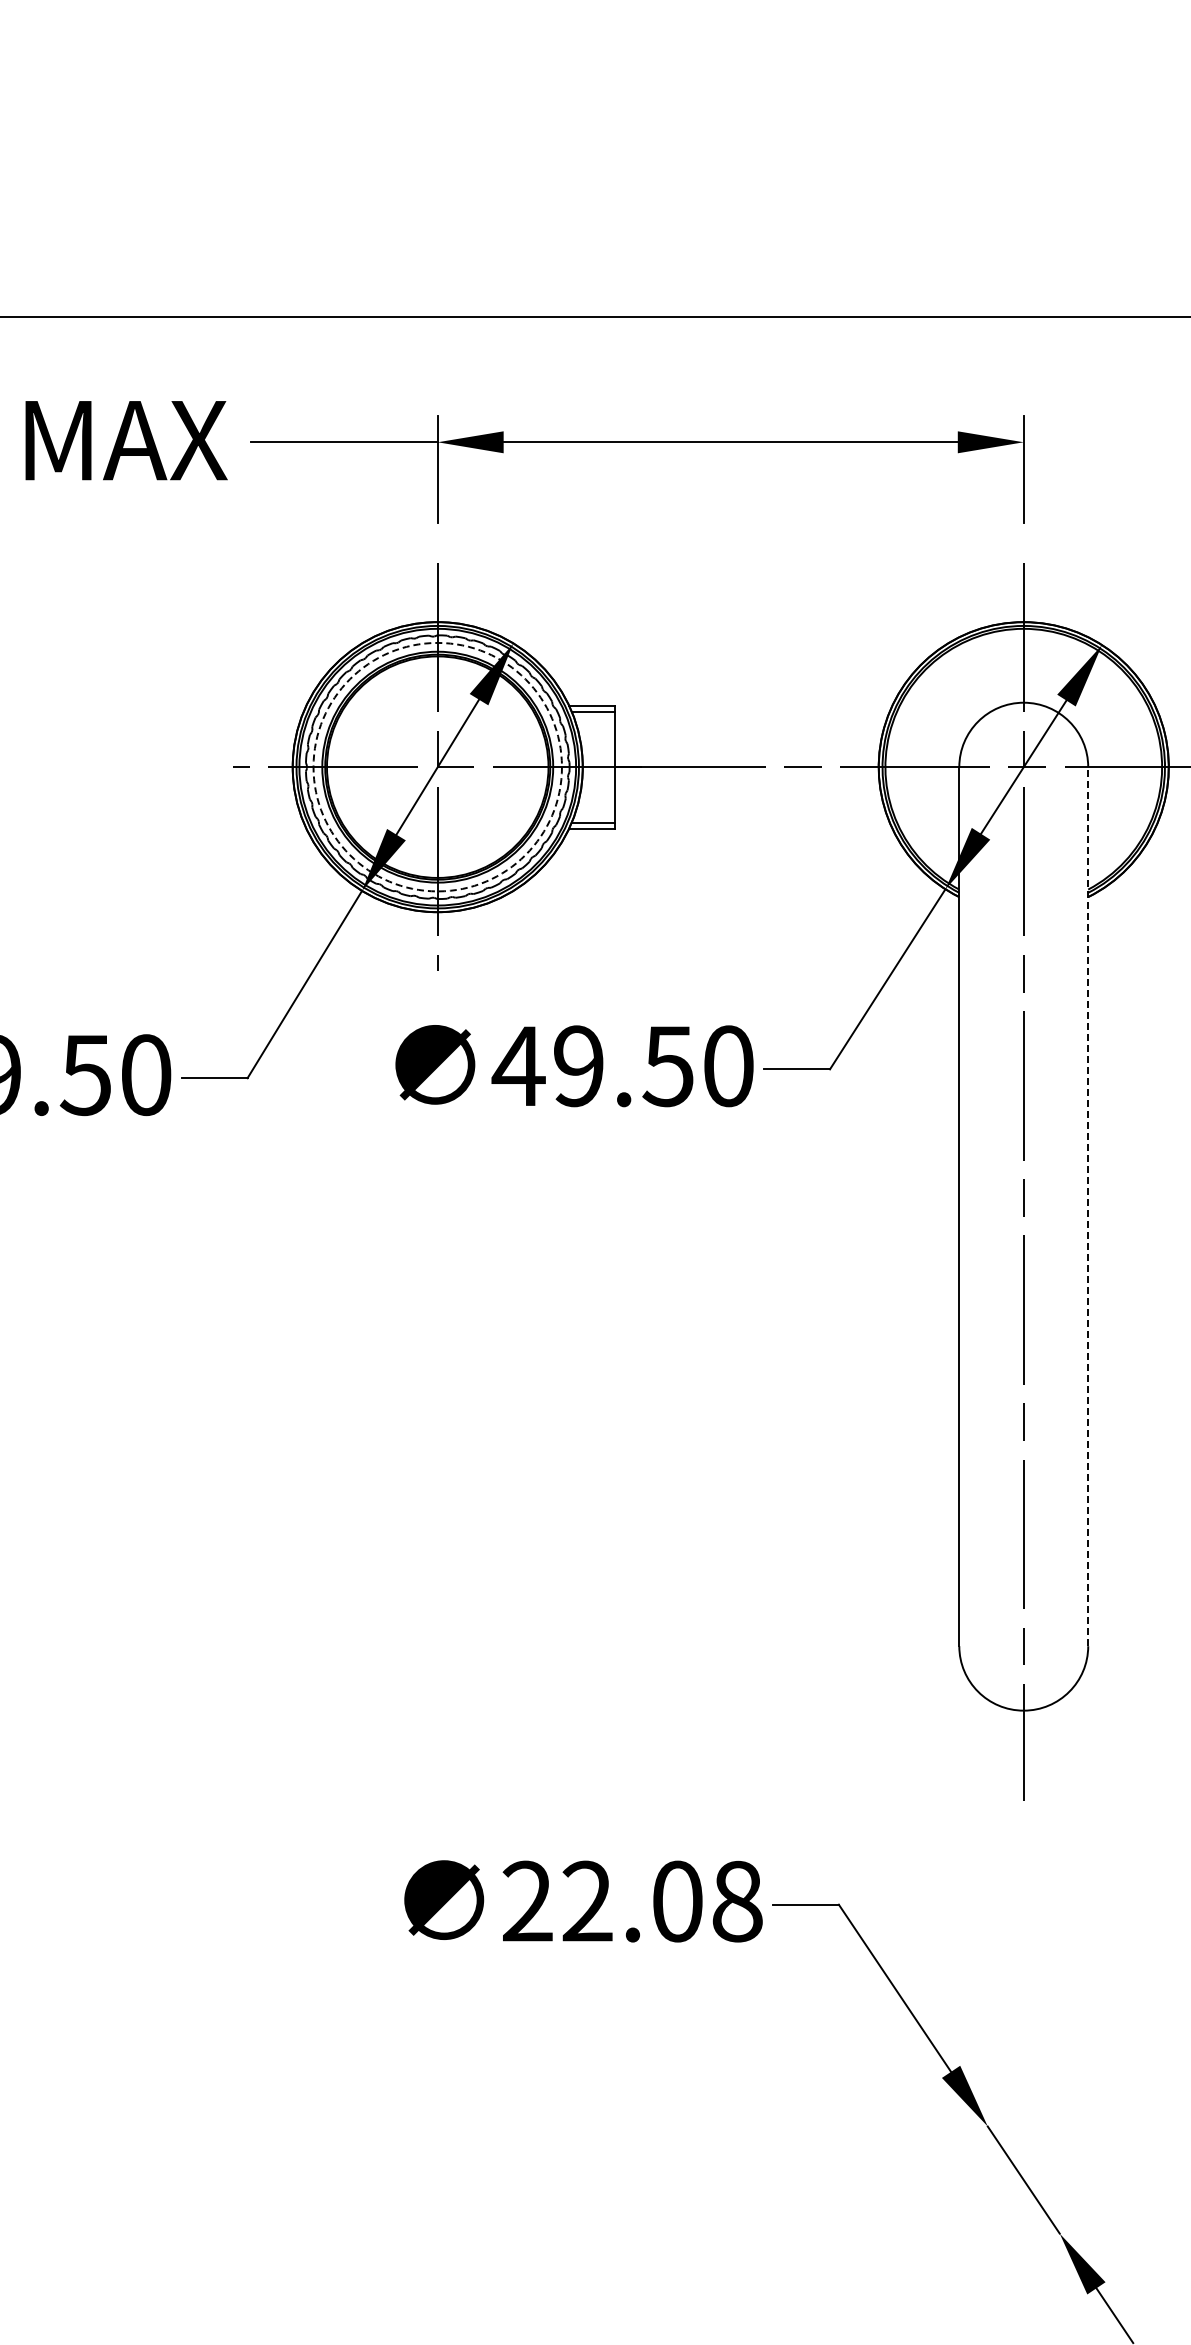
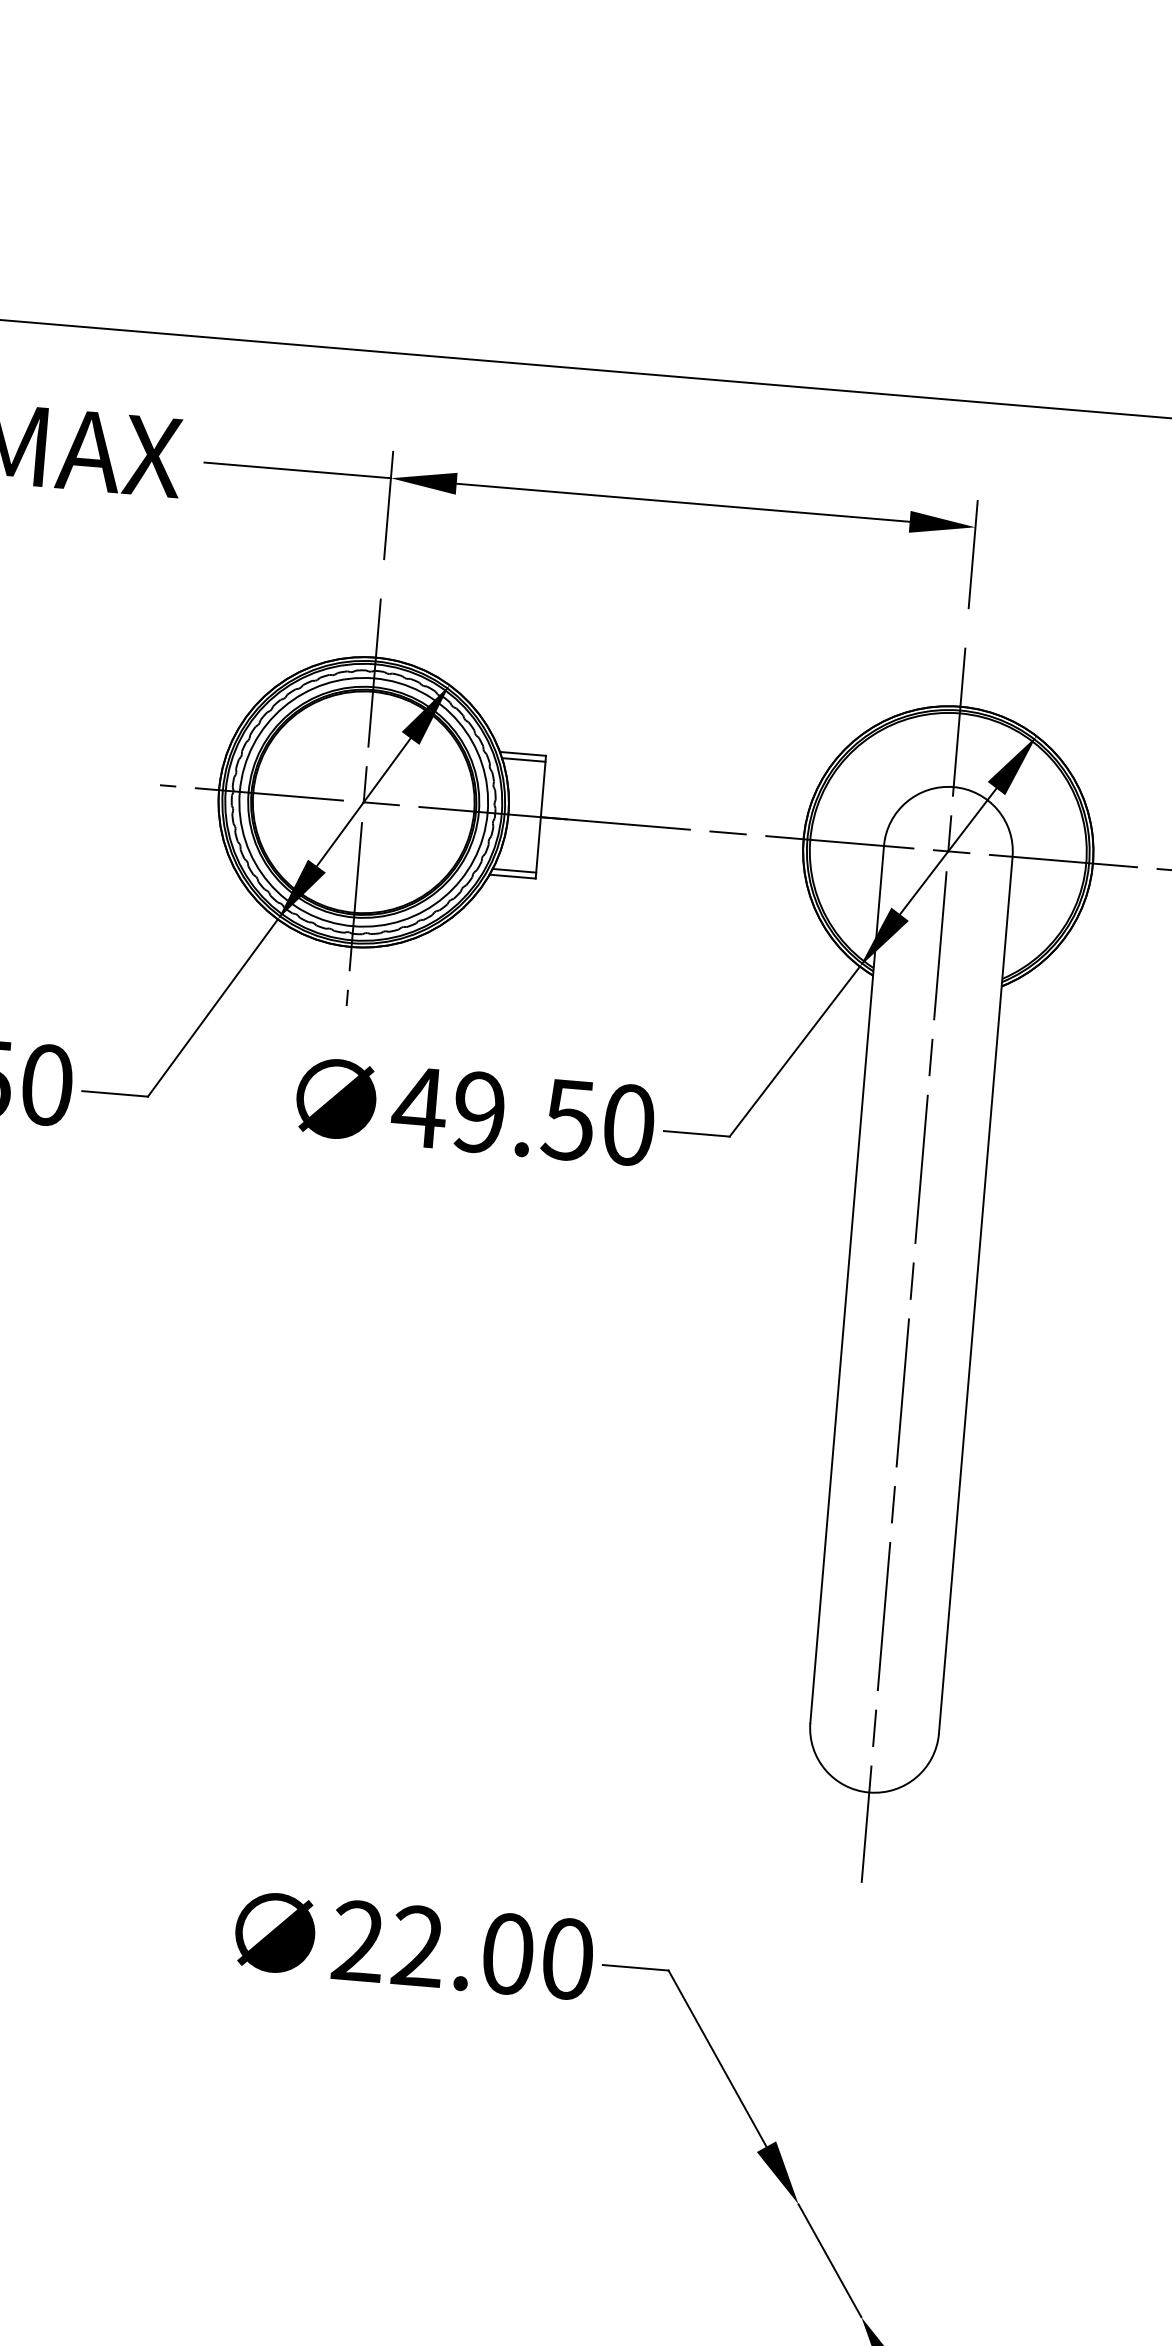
circle: (437, 766) -> (363, 801), dashed -> solid
line: (1088, 1206) -> (976, 1295), dashed -> solid
text: (737, 1901) -> (567, 1958), 22.08 -> 22.00

